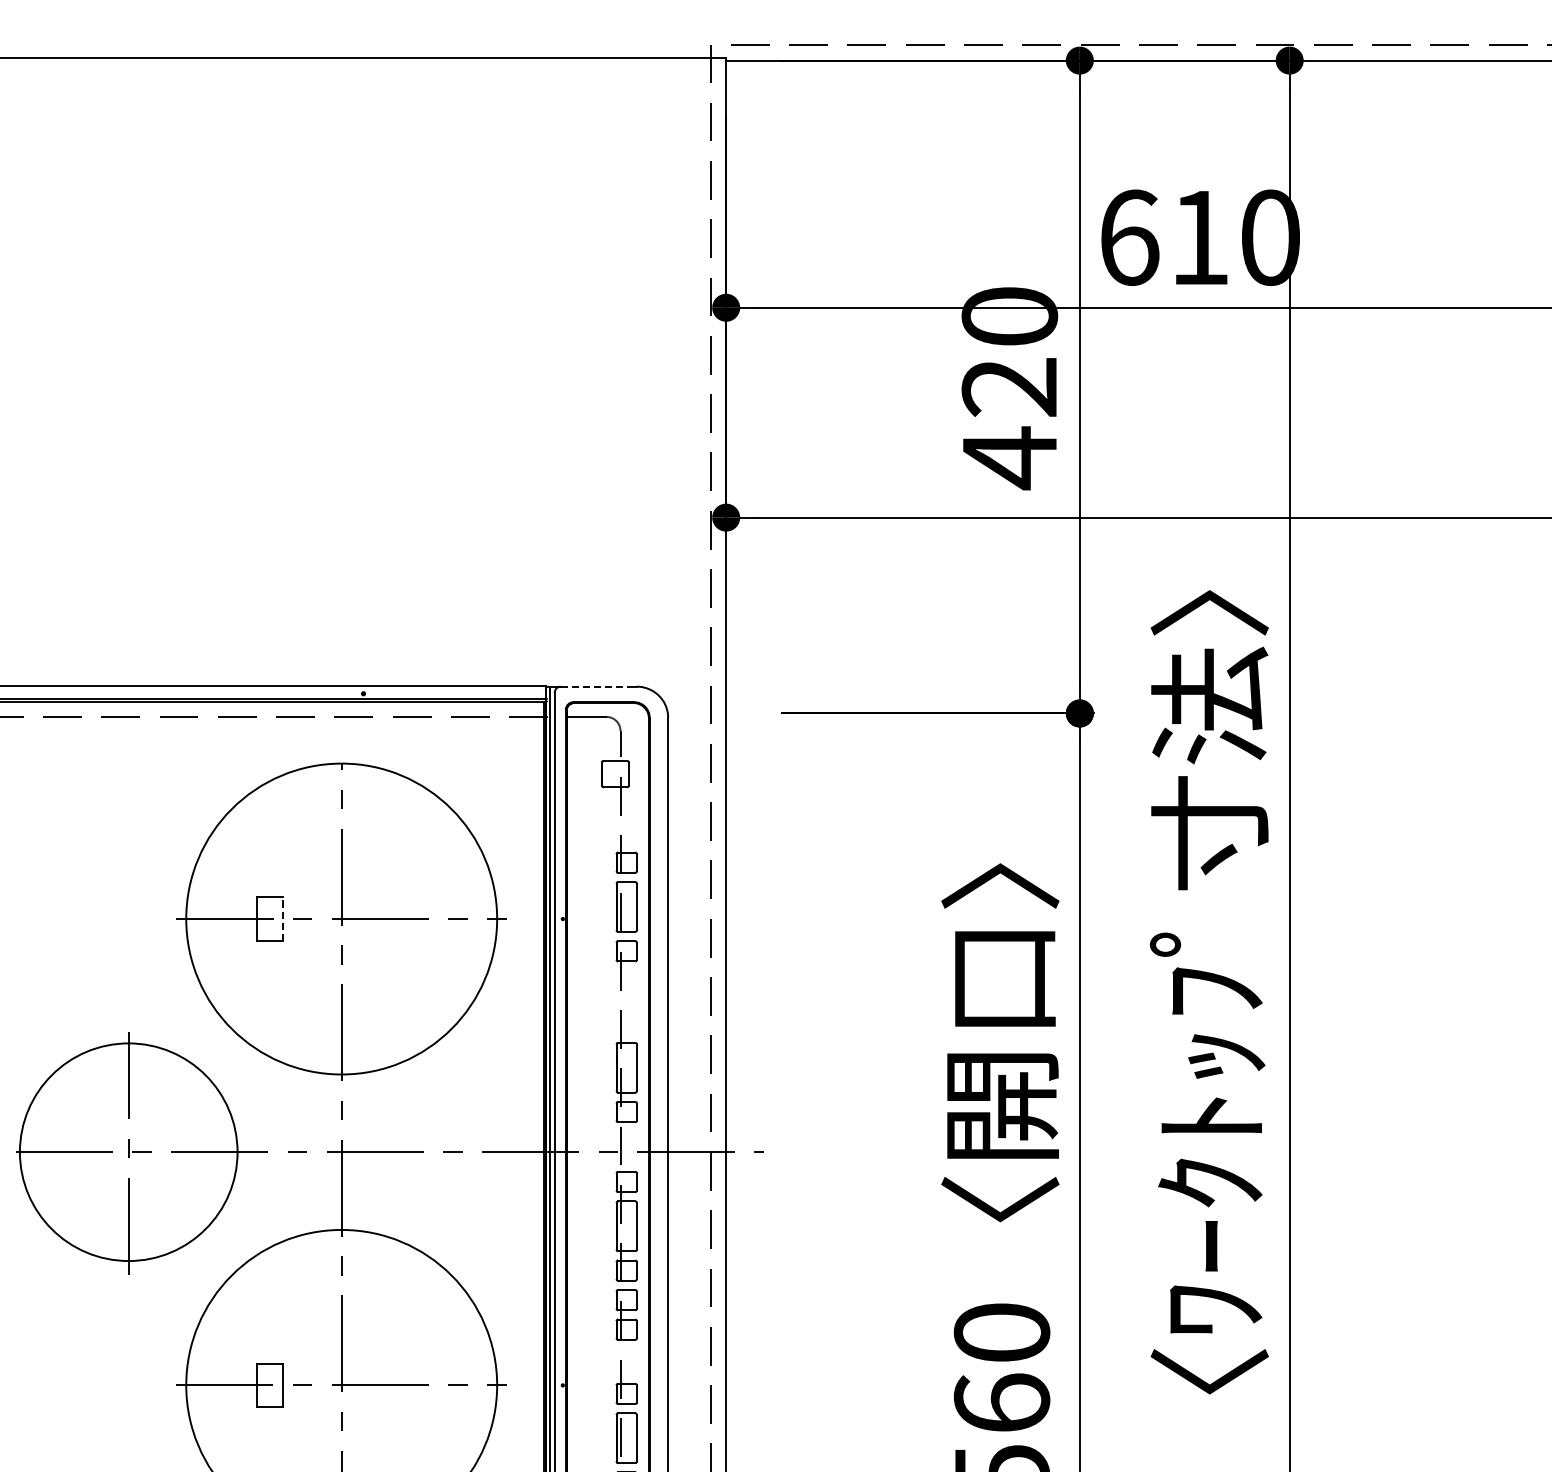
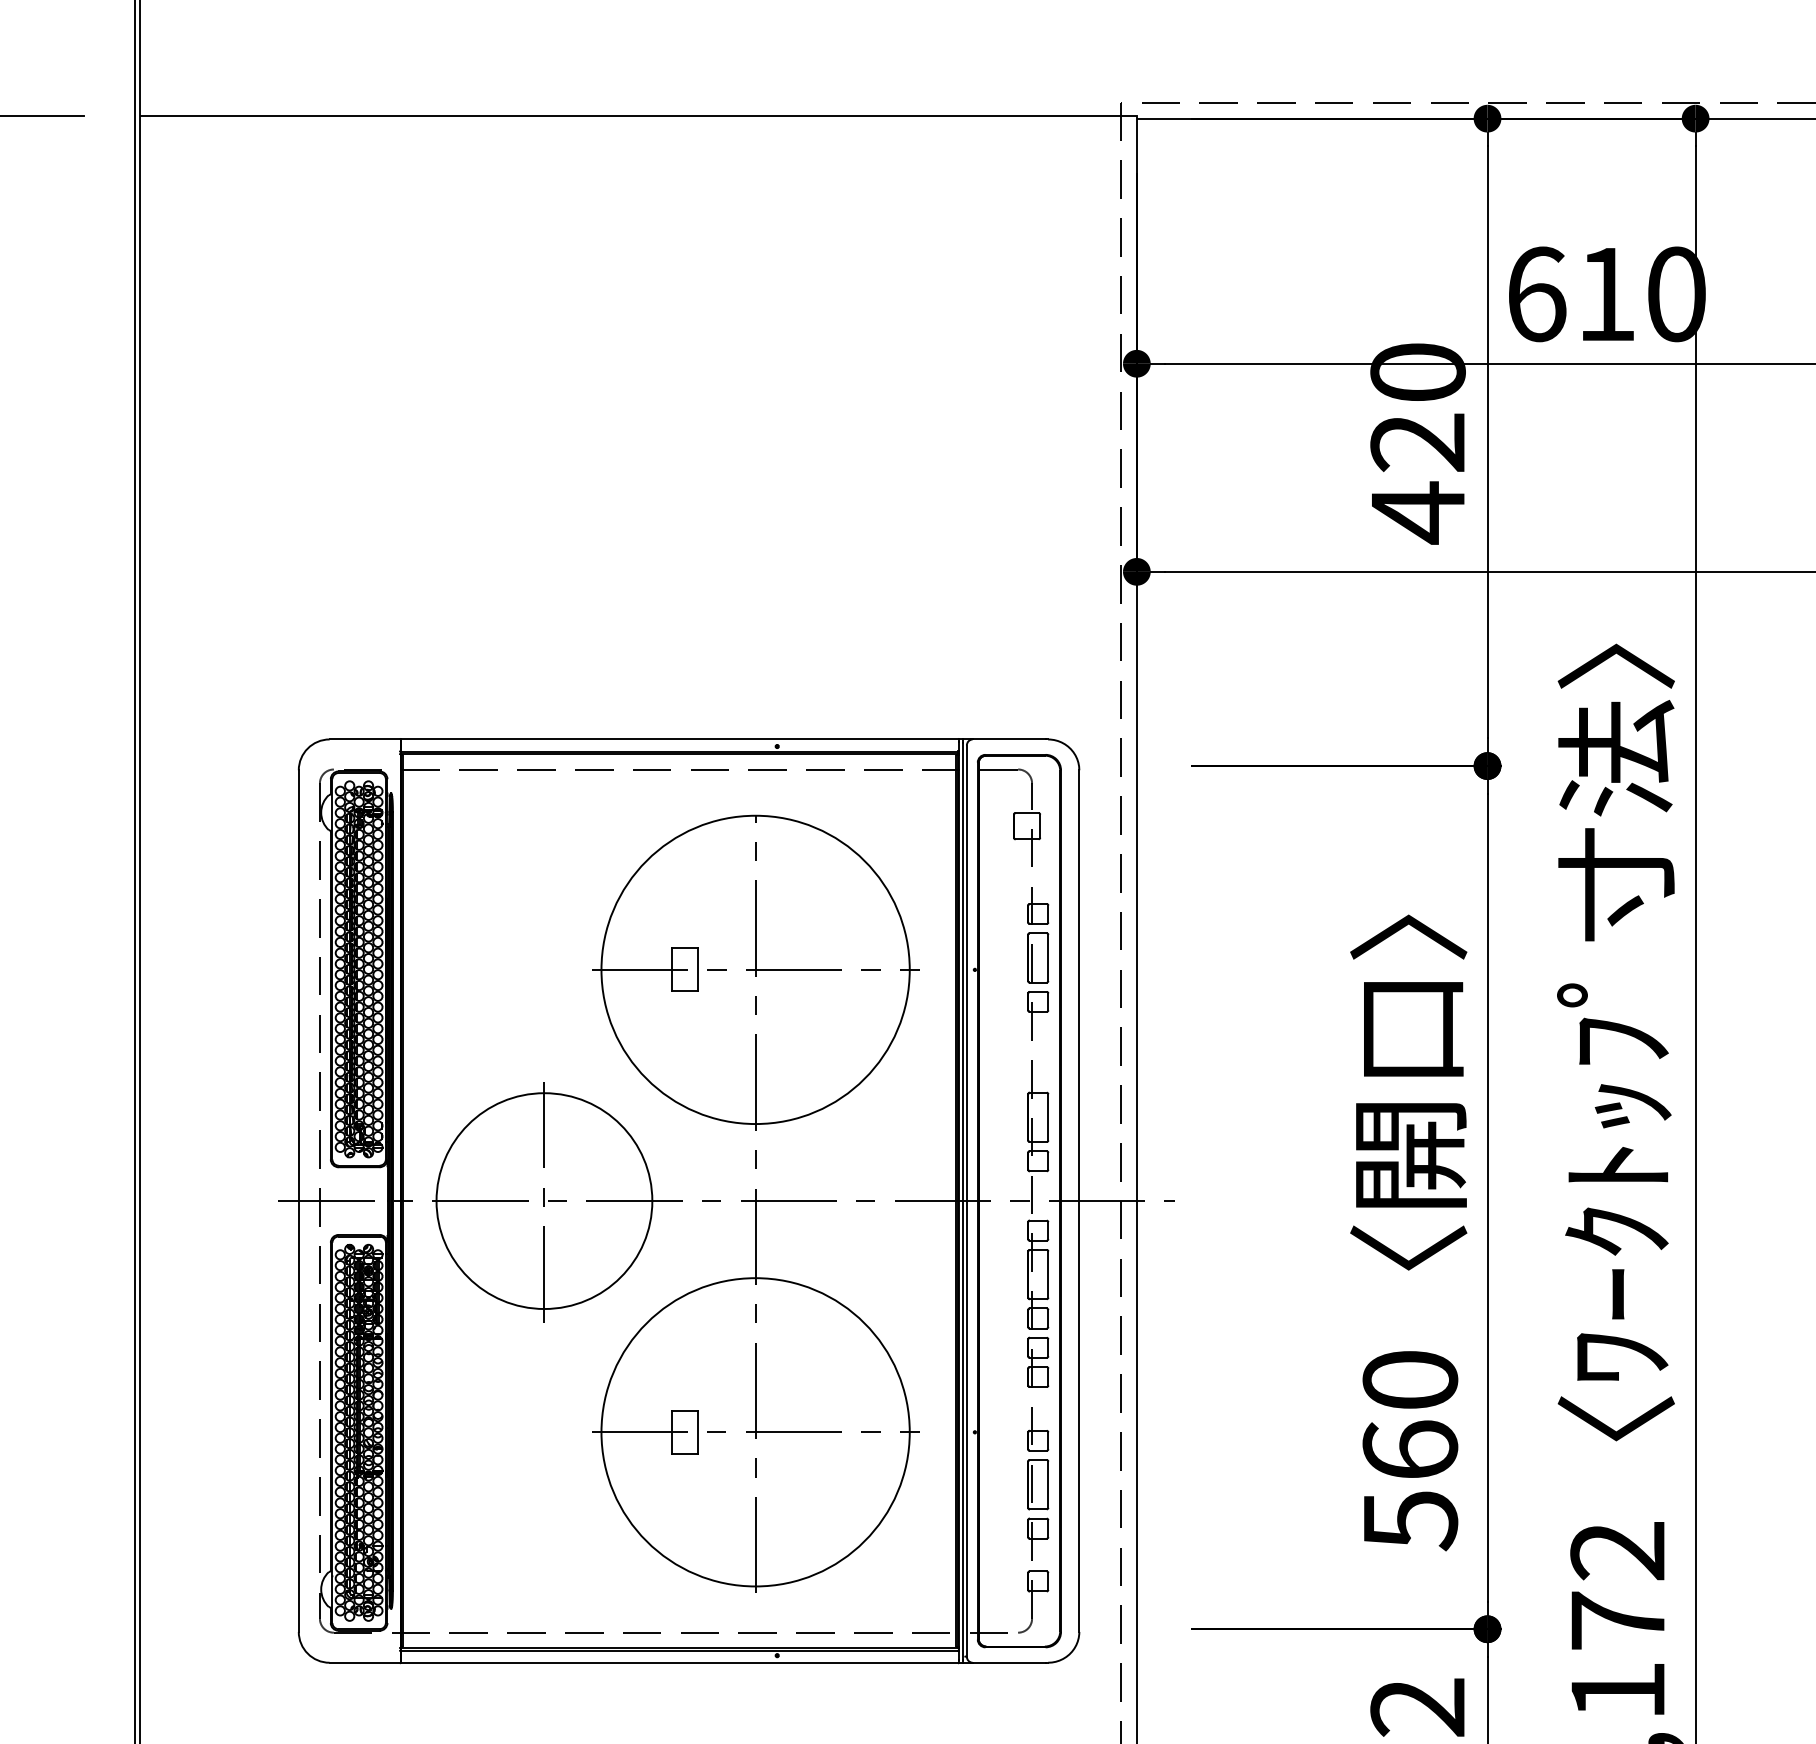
line: (597, 686) -> (1009, 739), dashed -> solid
line: (283, 918) -> (697, 969), dashed -> solid

